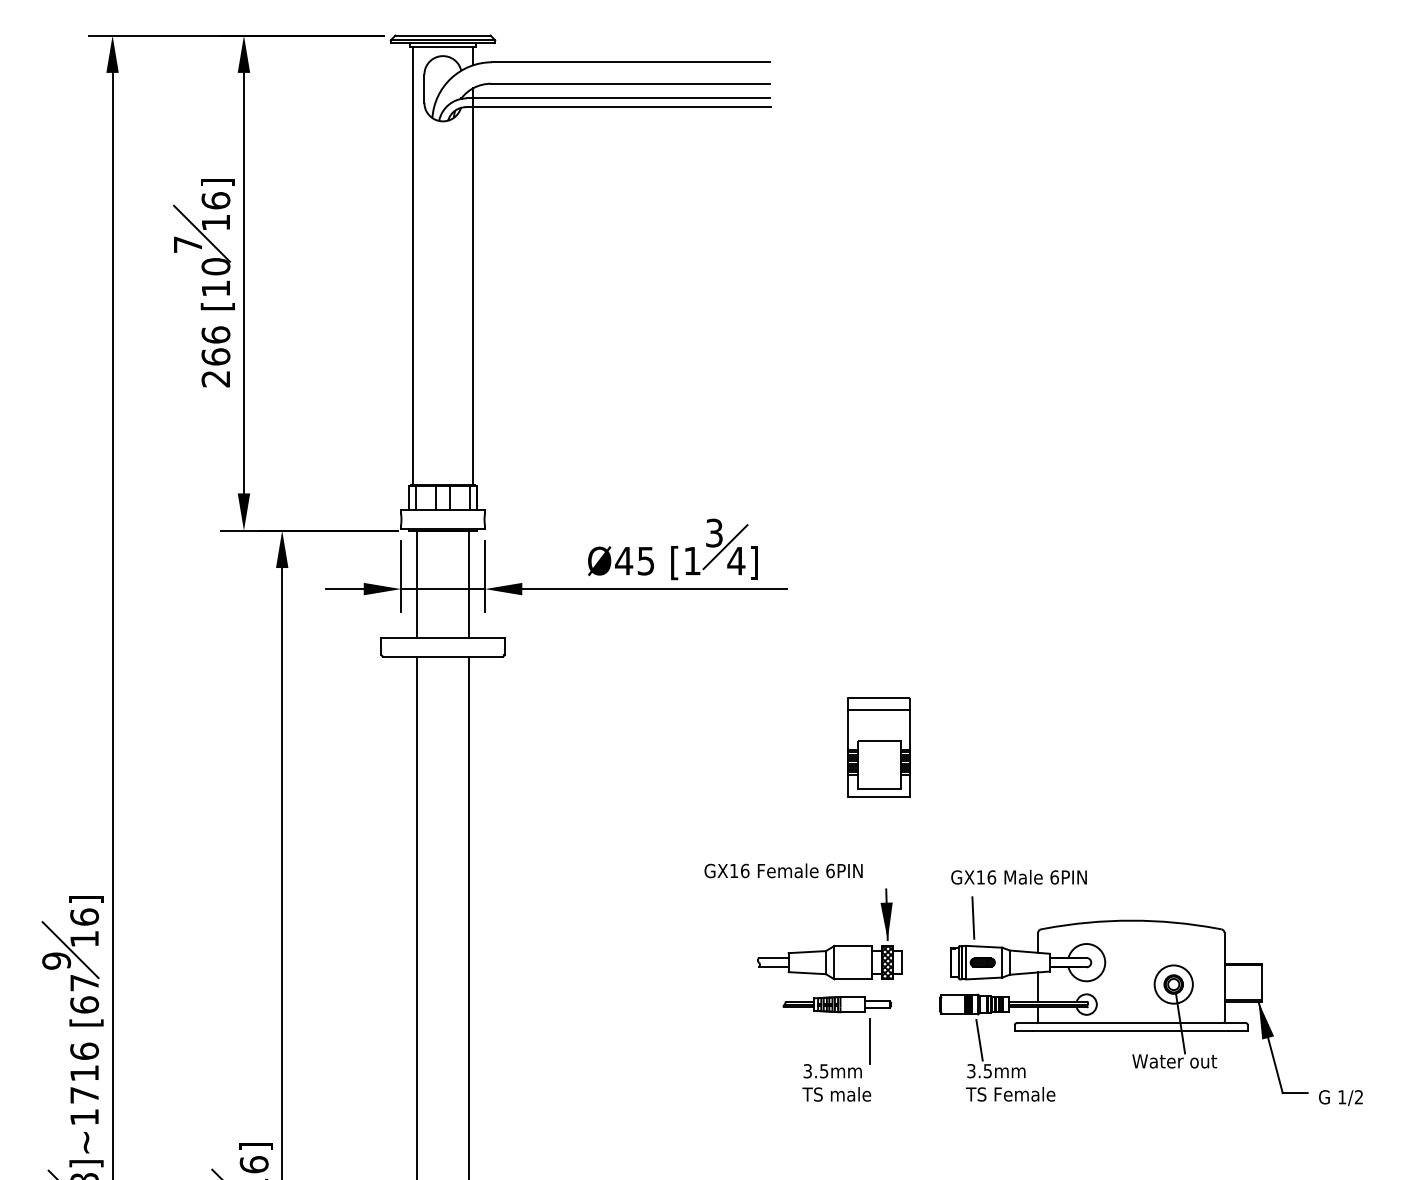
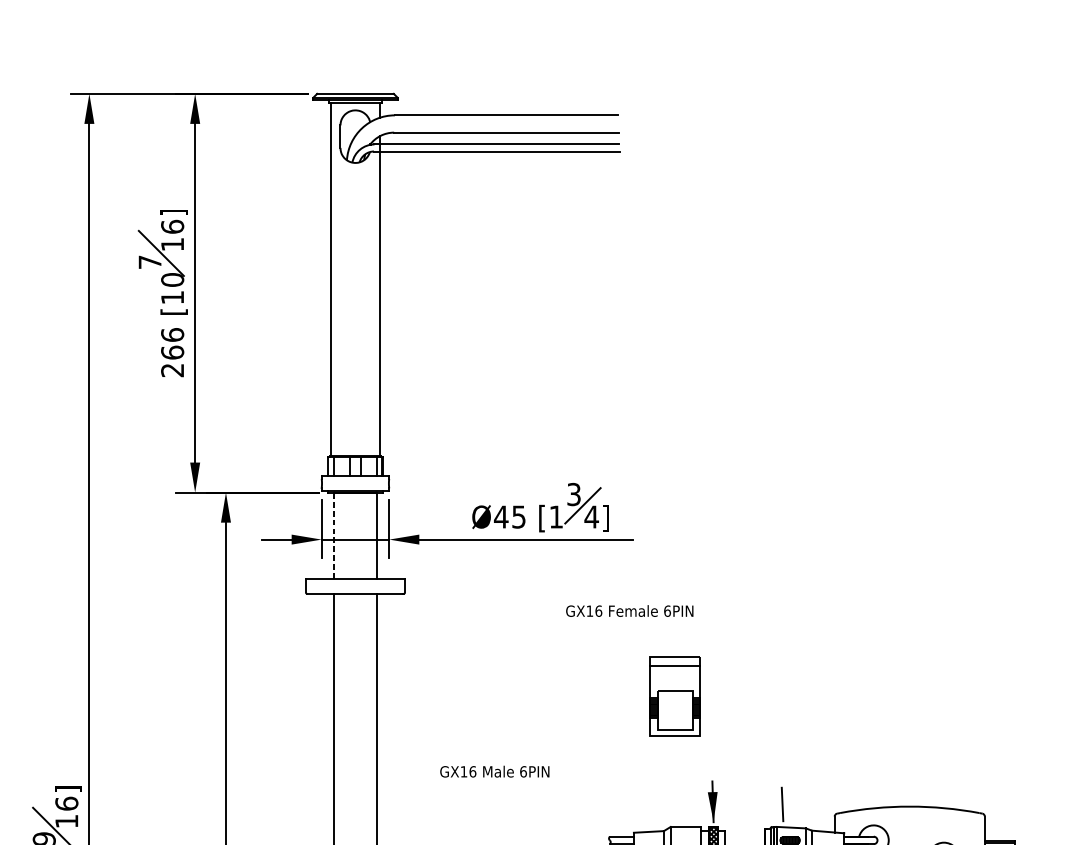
line: (416, 585) -> (334, 536), solid -> dashed
part: (878, 747) -> (674, 696), moved
text: (783, 870) -> (629, 610), moved
text: (1018, 877) -> (494, 771), moved

